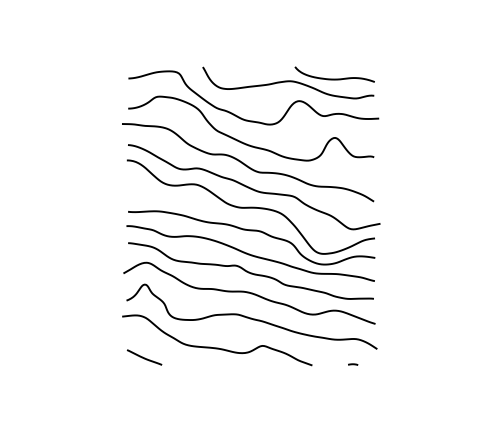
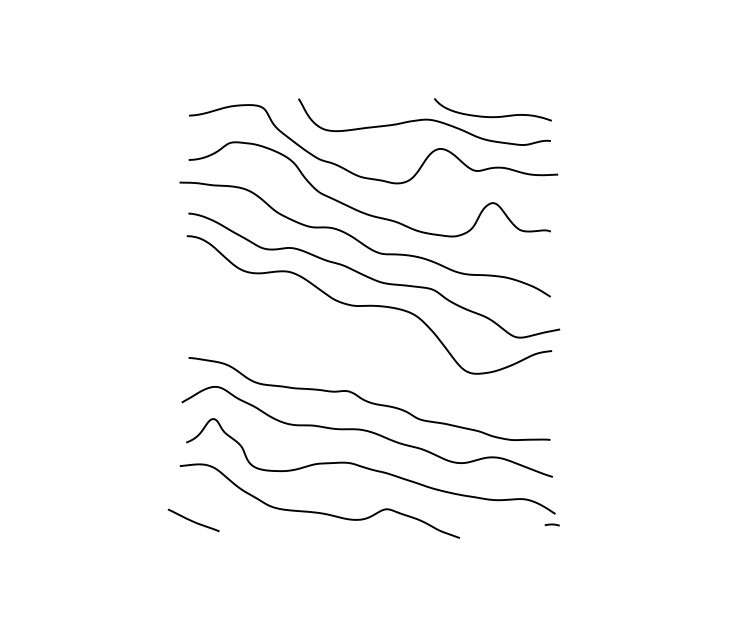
part: (247, 252) -> (364, 371), removed
line: (144, 357) -> (193, 520), moved
curve: (353, 364) -> (552, 524), moved

